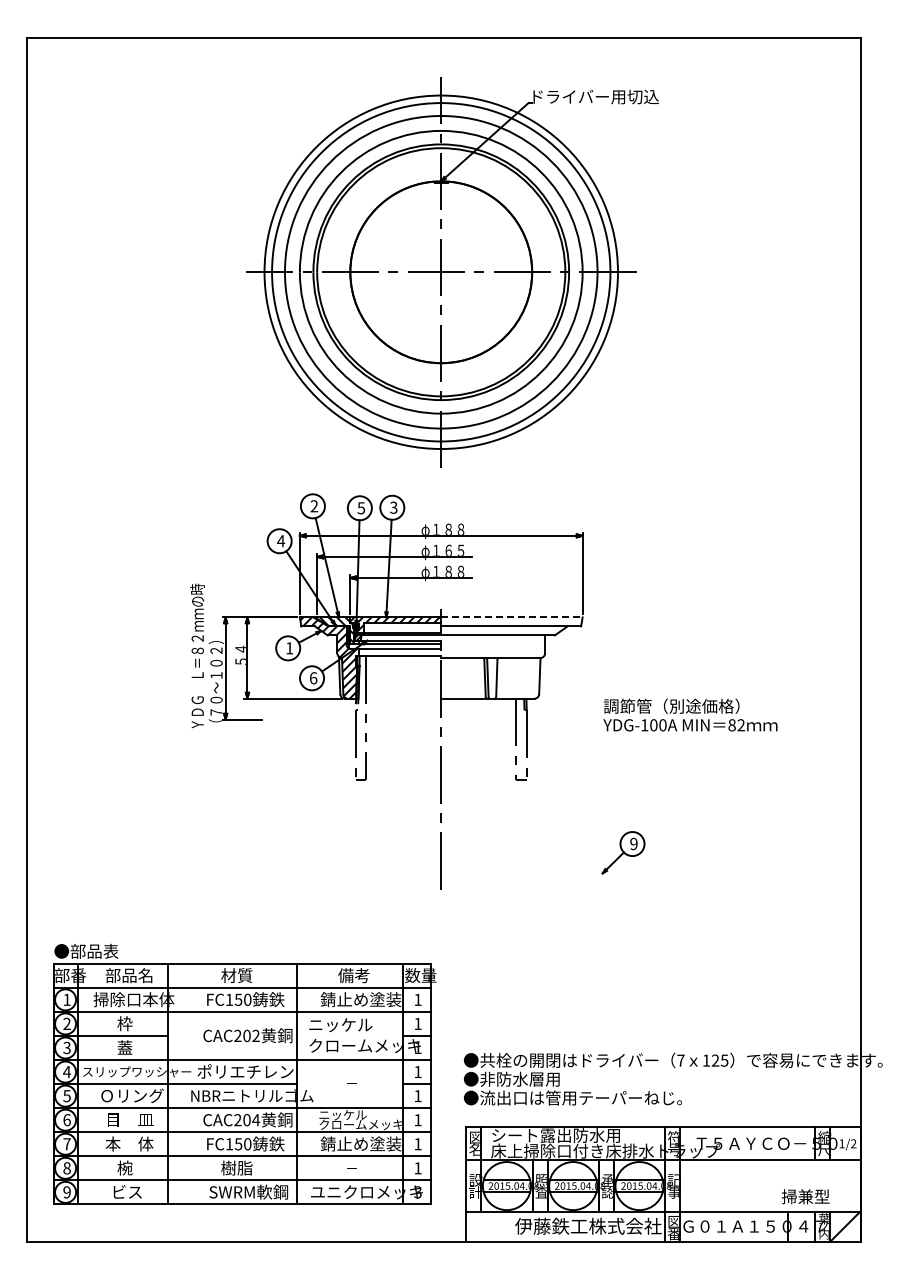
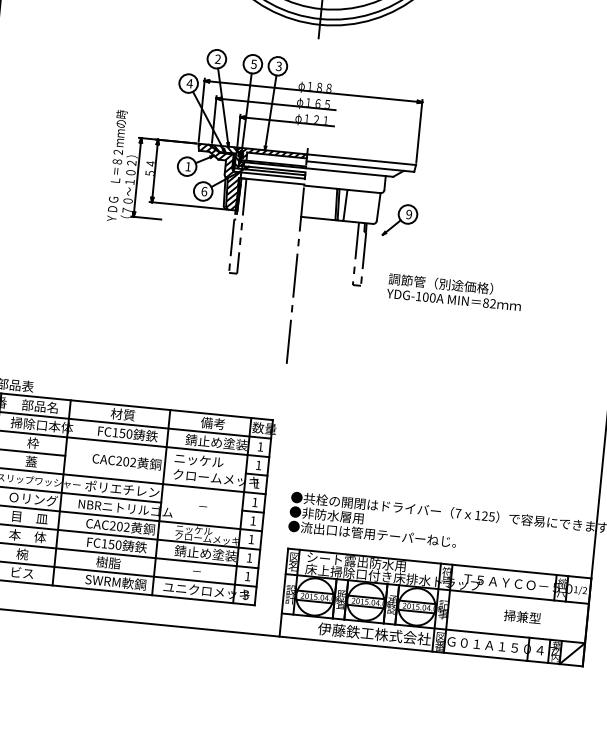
text: (454, 570) -> (320, 119), φ１８８ -> φ１２１
line: (511, 617) -> (361, 159), dashed -> solid
text: (690, 714) -> (454, 291), moved
part: (623, 852) -> (400, 220), moved
text: (256, 1120) -> (127, 527), CAC204 -> CAC202
text: (805, 1196) -> (522, 616), moved

